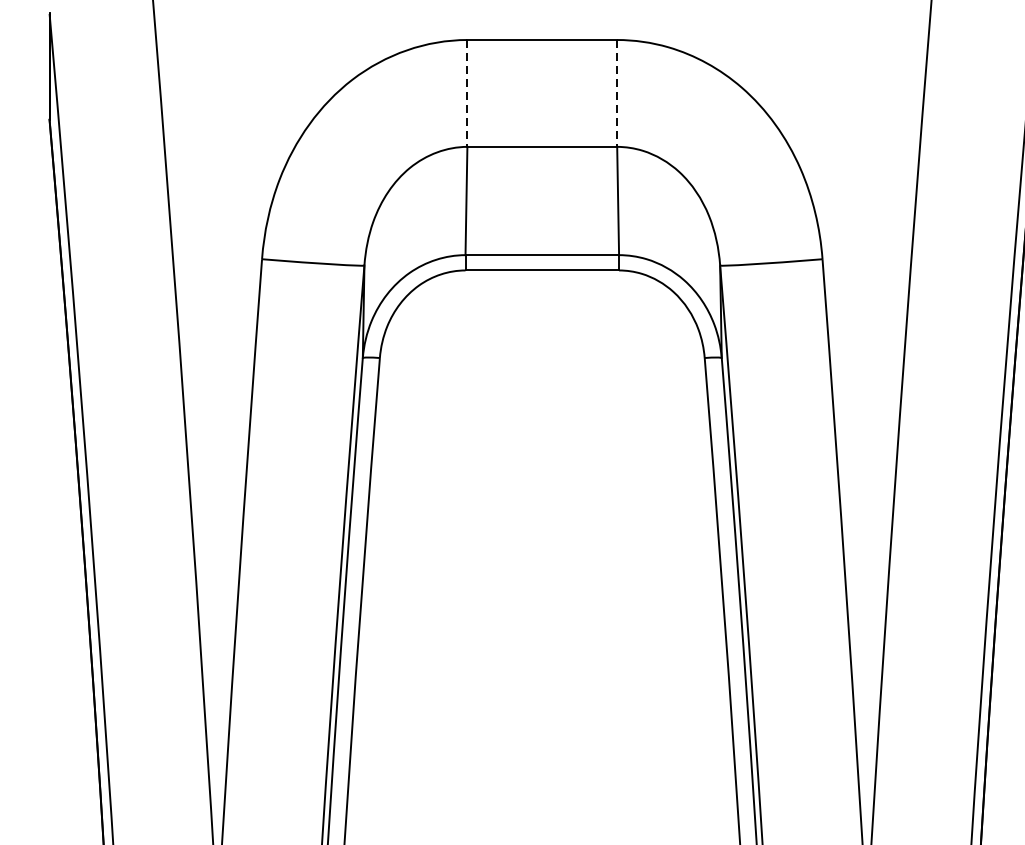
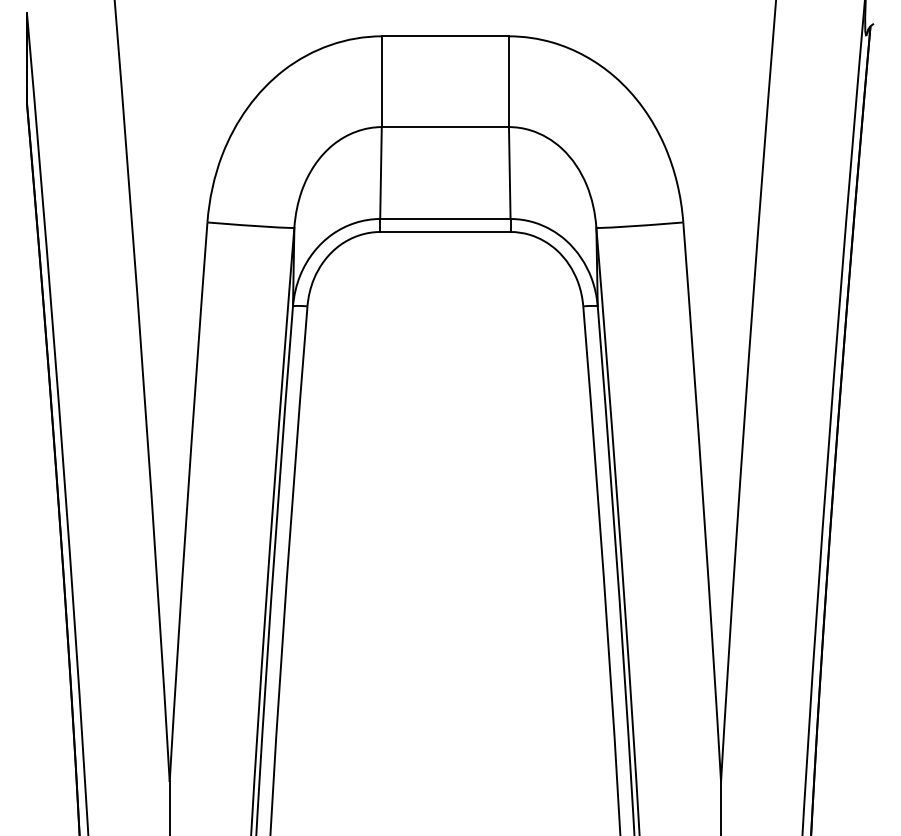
line: (467, 94) -> (381, 82), dashed -> solid
line: (616, 94) -> (508, 82), dashed -> solid

